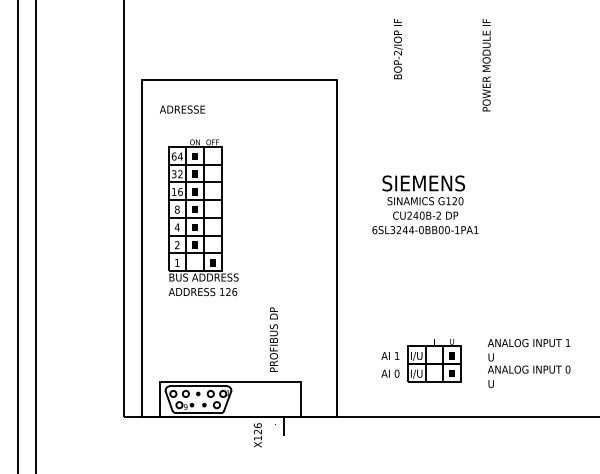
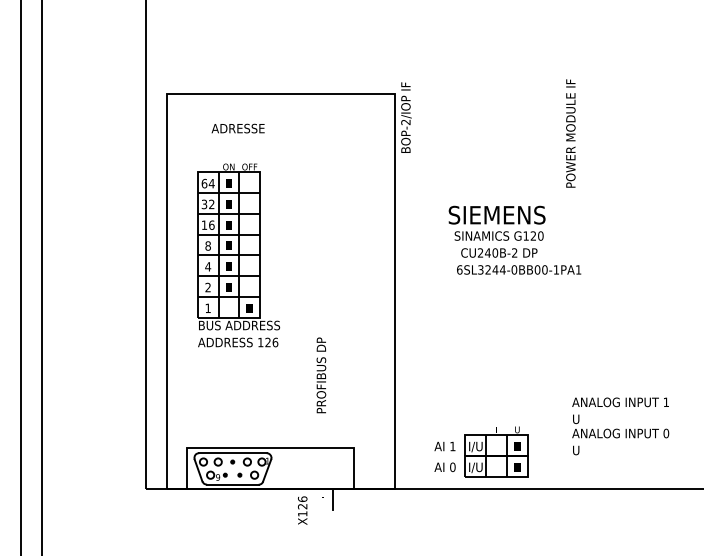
text: (398, 48) -> (406, 117), moved
text: (486, 65) -> (570, 133), moved
text: (181, 109) -> (237, 128), moved
text: (425, 229) -> (519, 269), moved
text: (273, 339) -> (321, 375), moved
part: (421, 360) -> (481, 451), moved

